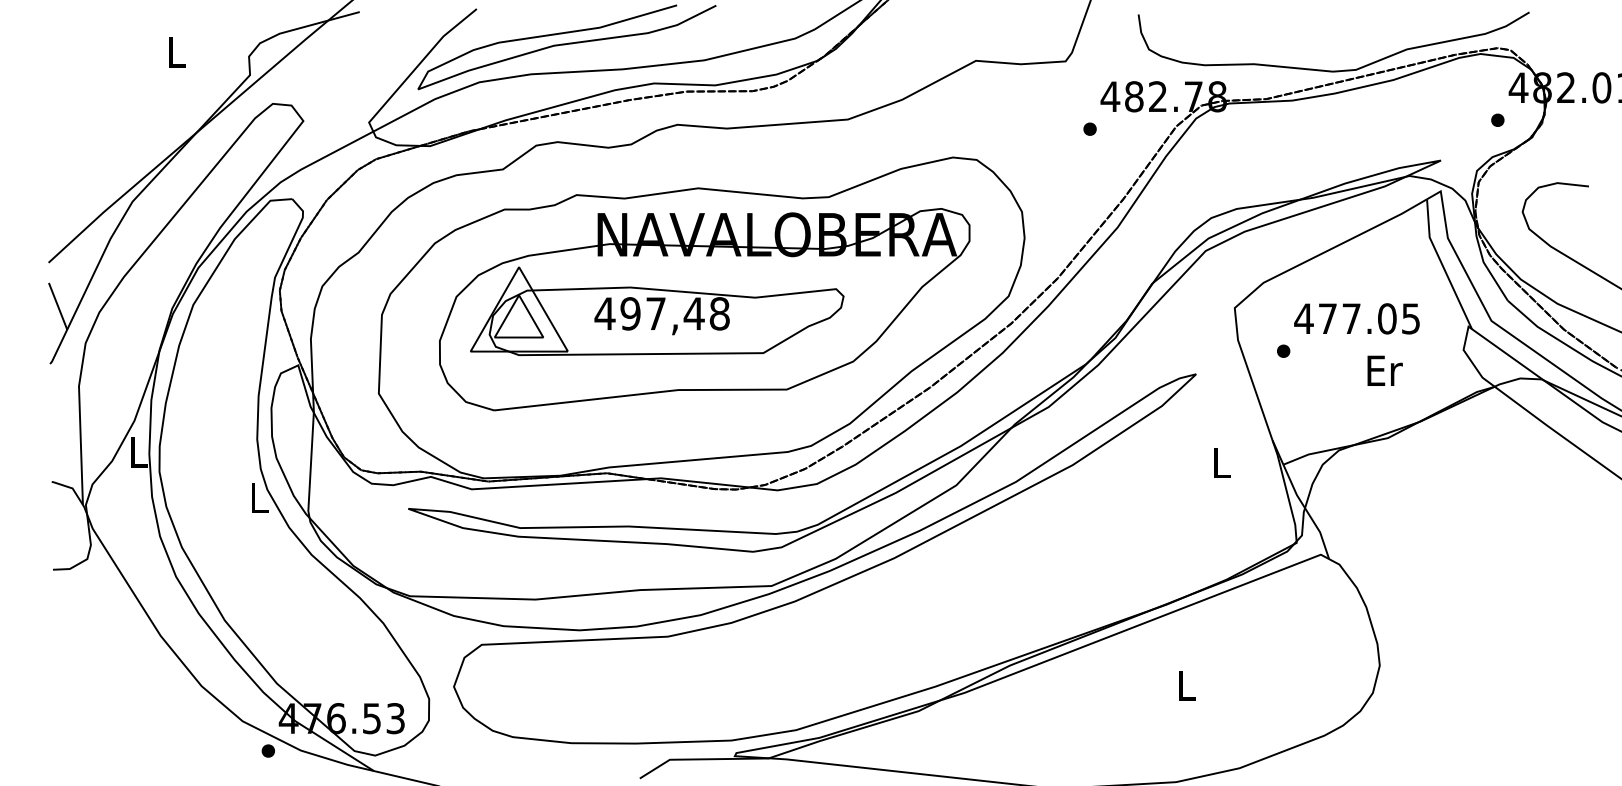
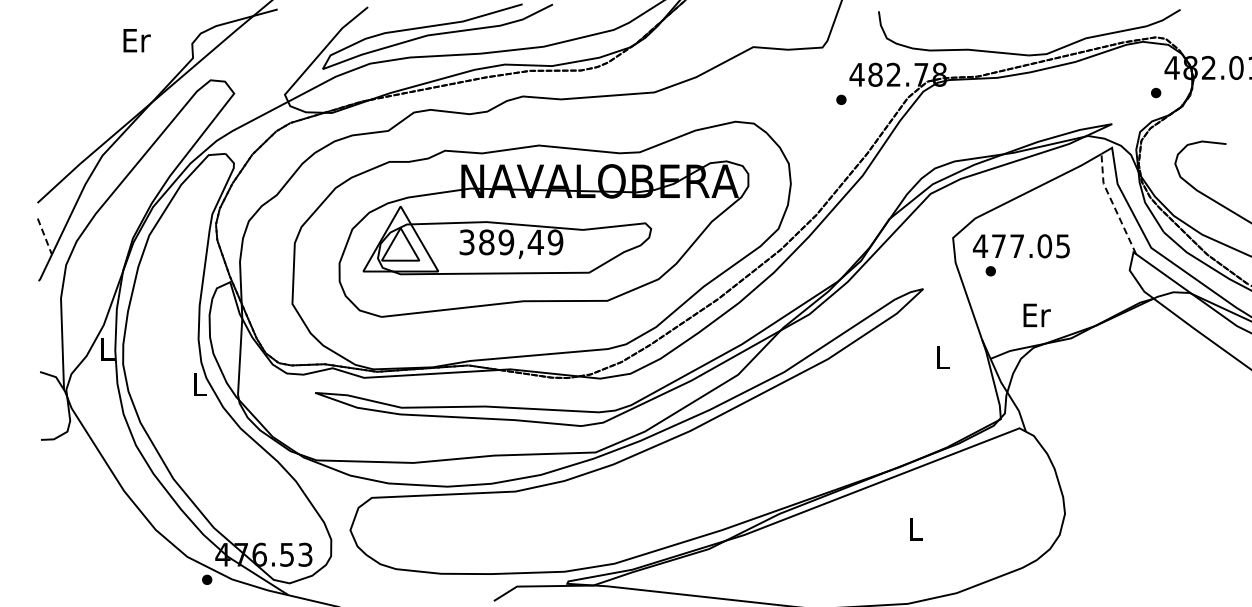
text: (176, 52) -> (136, 40), L -> Er
line: (1442, 264) -> (1113, 204), solid -> dashed
line: (58, 307) -> (45, 237), solid -> dashed
text: (661, 313) -> (510, 242), 497,48 -> 389,49
text: (1355, 319) -> (1020, 246), moved
text: (1384, 370) -> (1036, 315), moved

